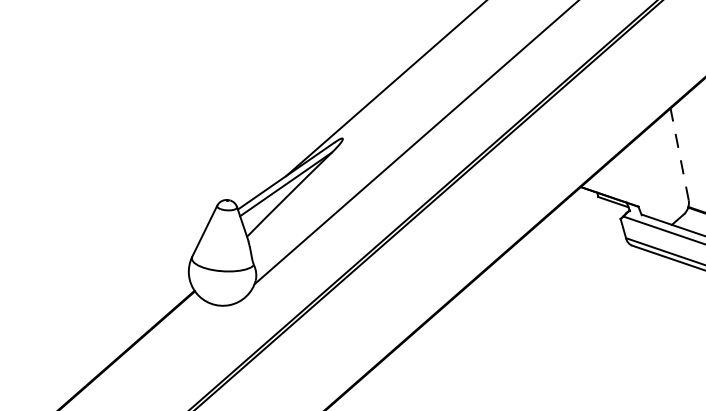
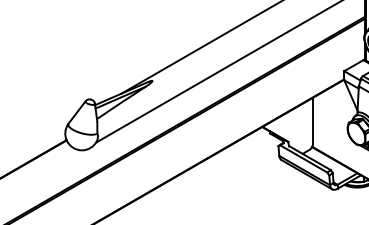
line: (680, 153) -> (313, 120), dashed -> solid

